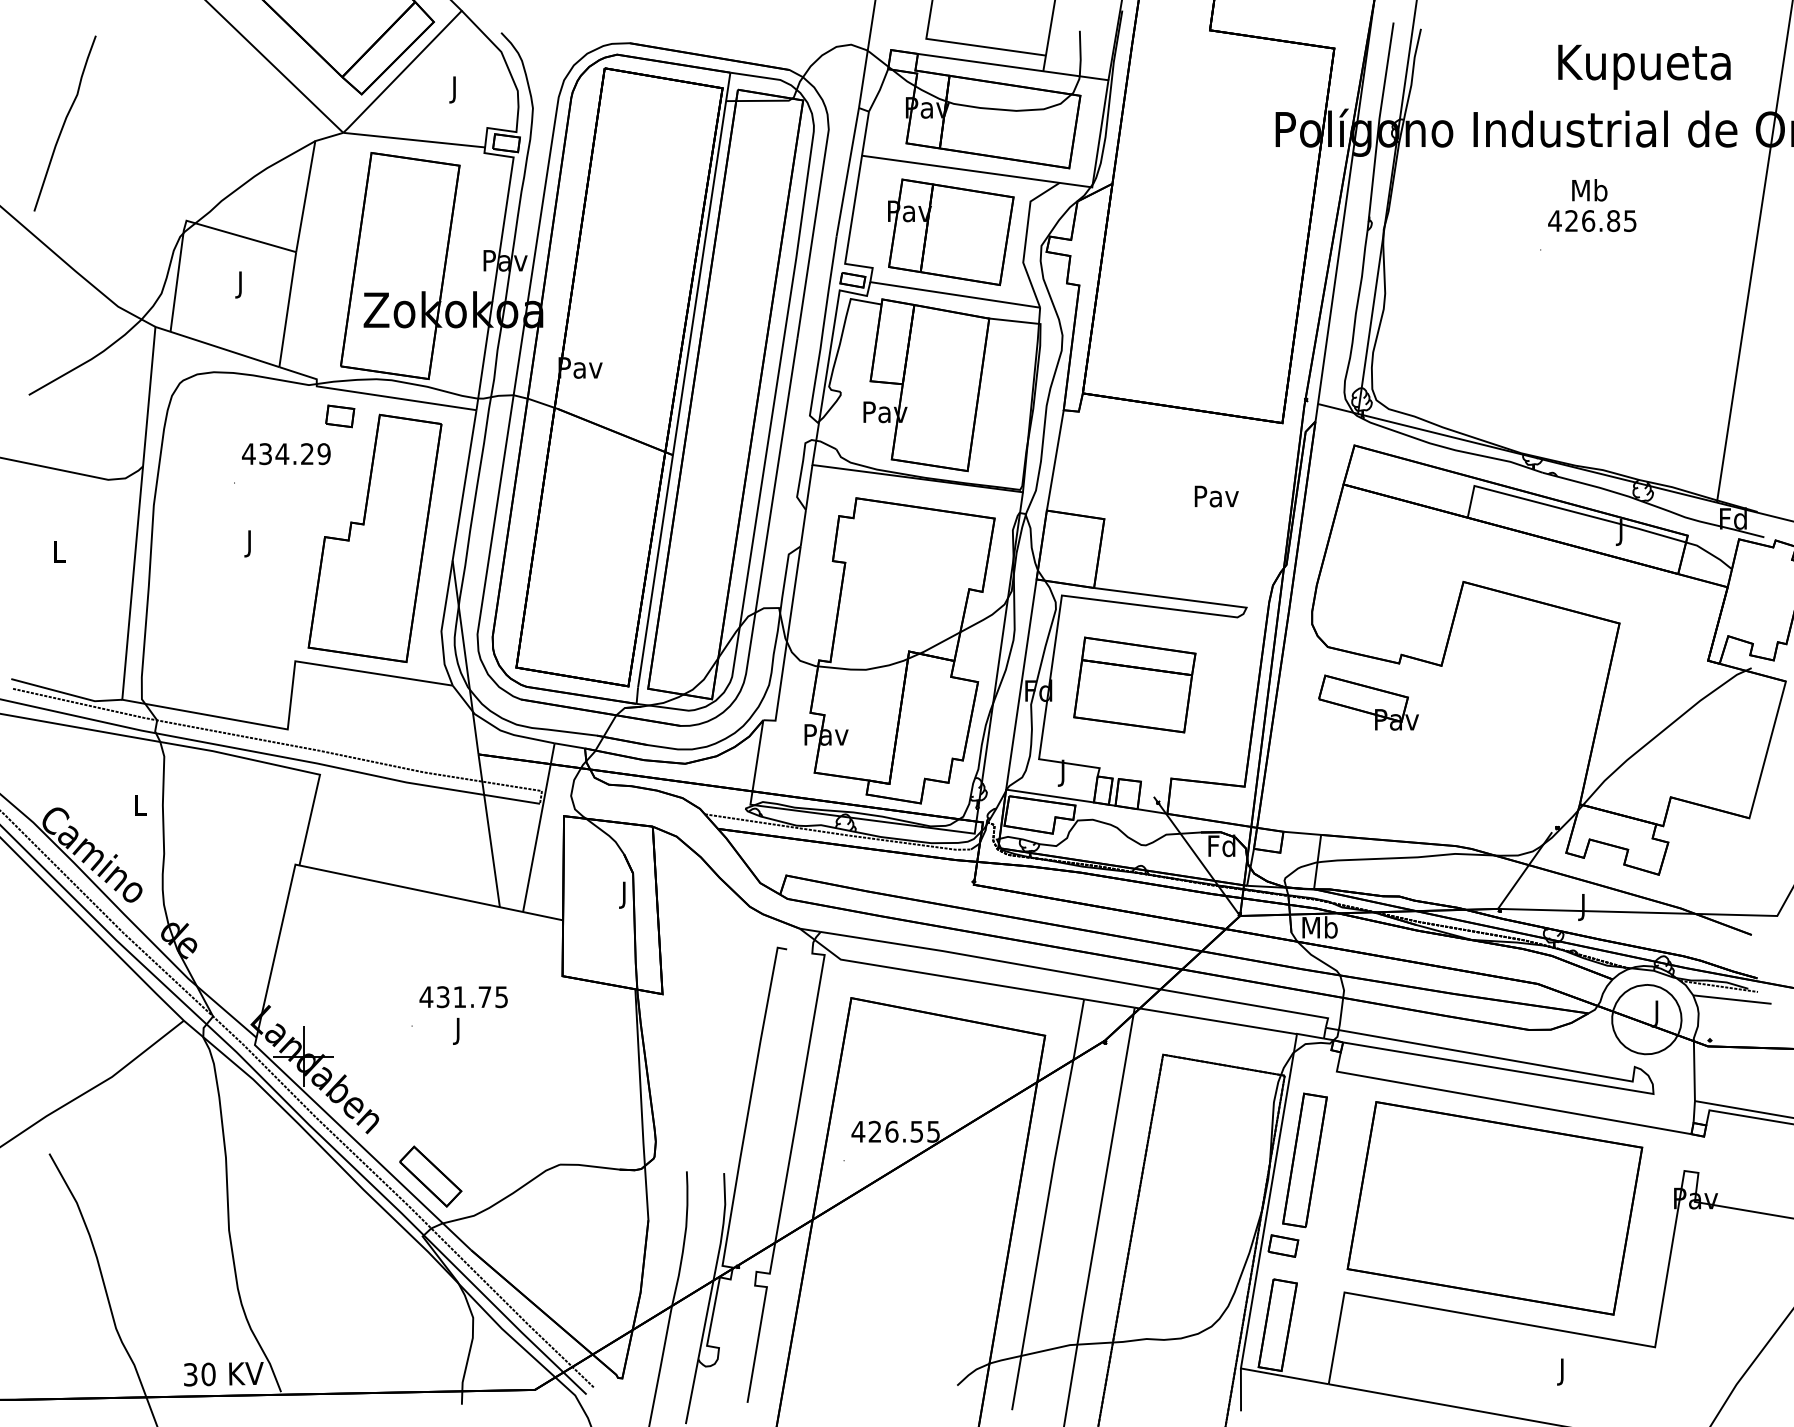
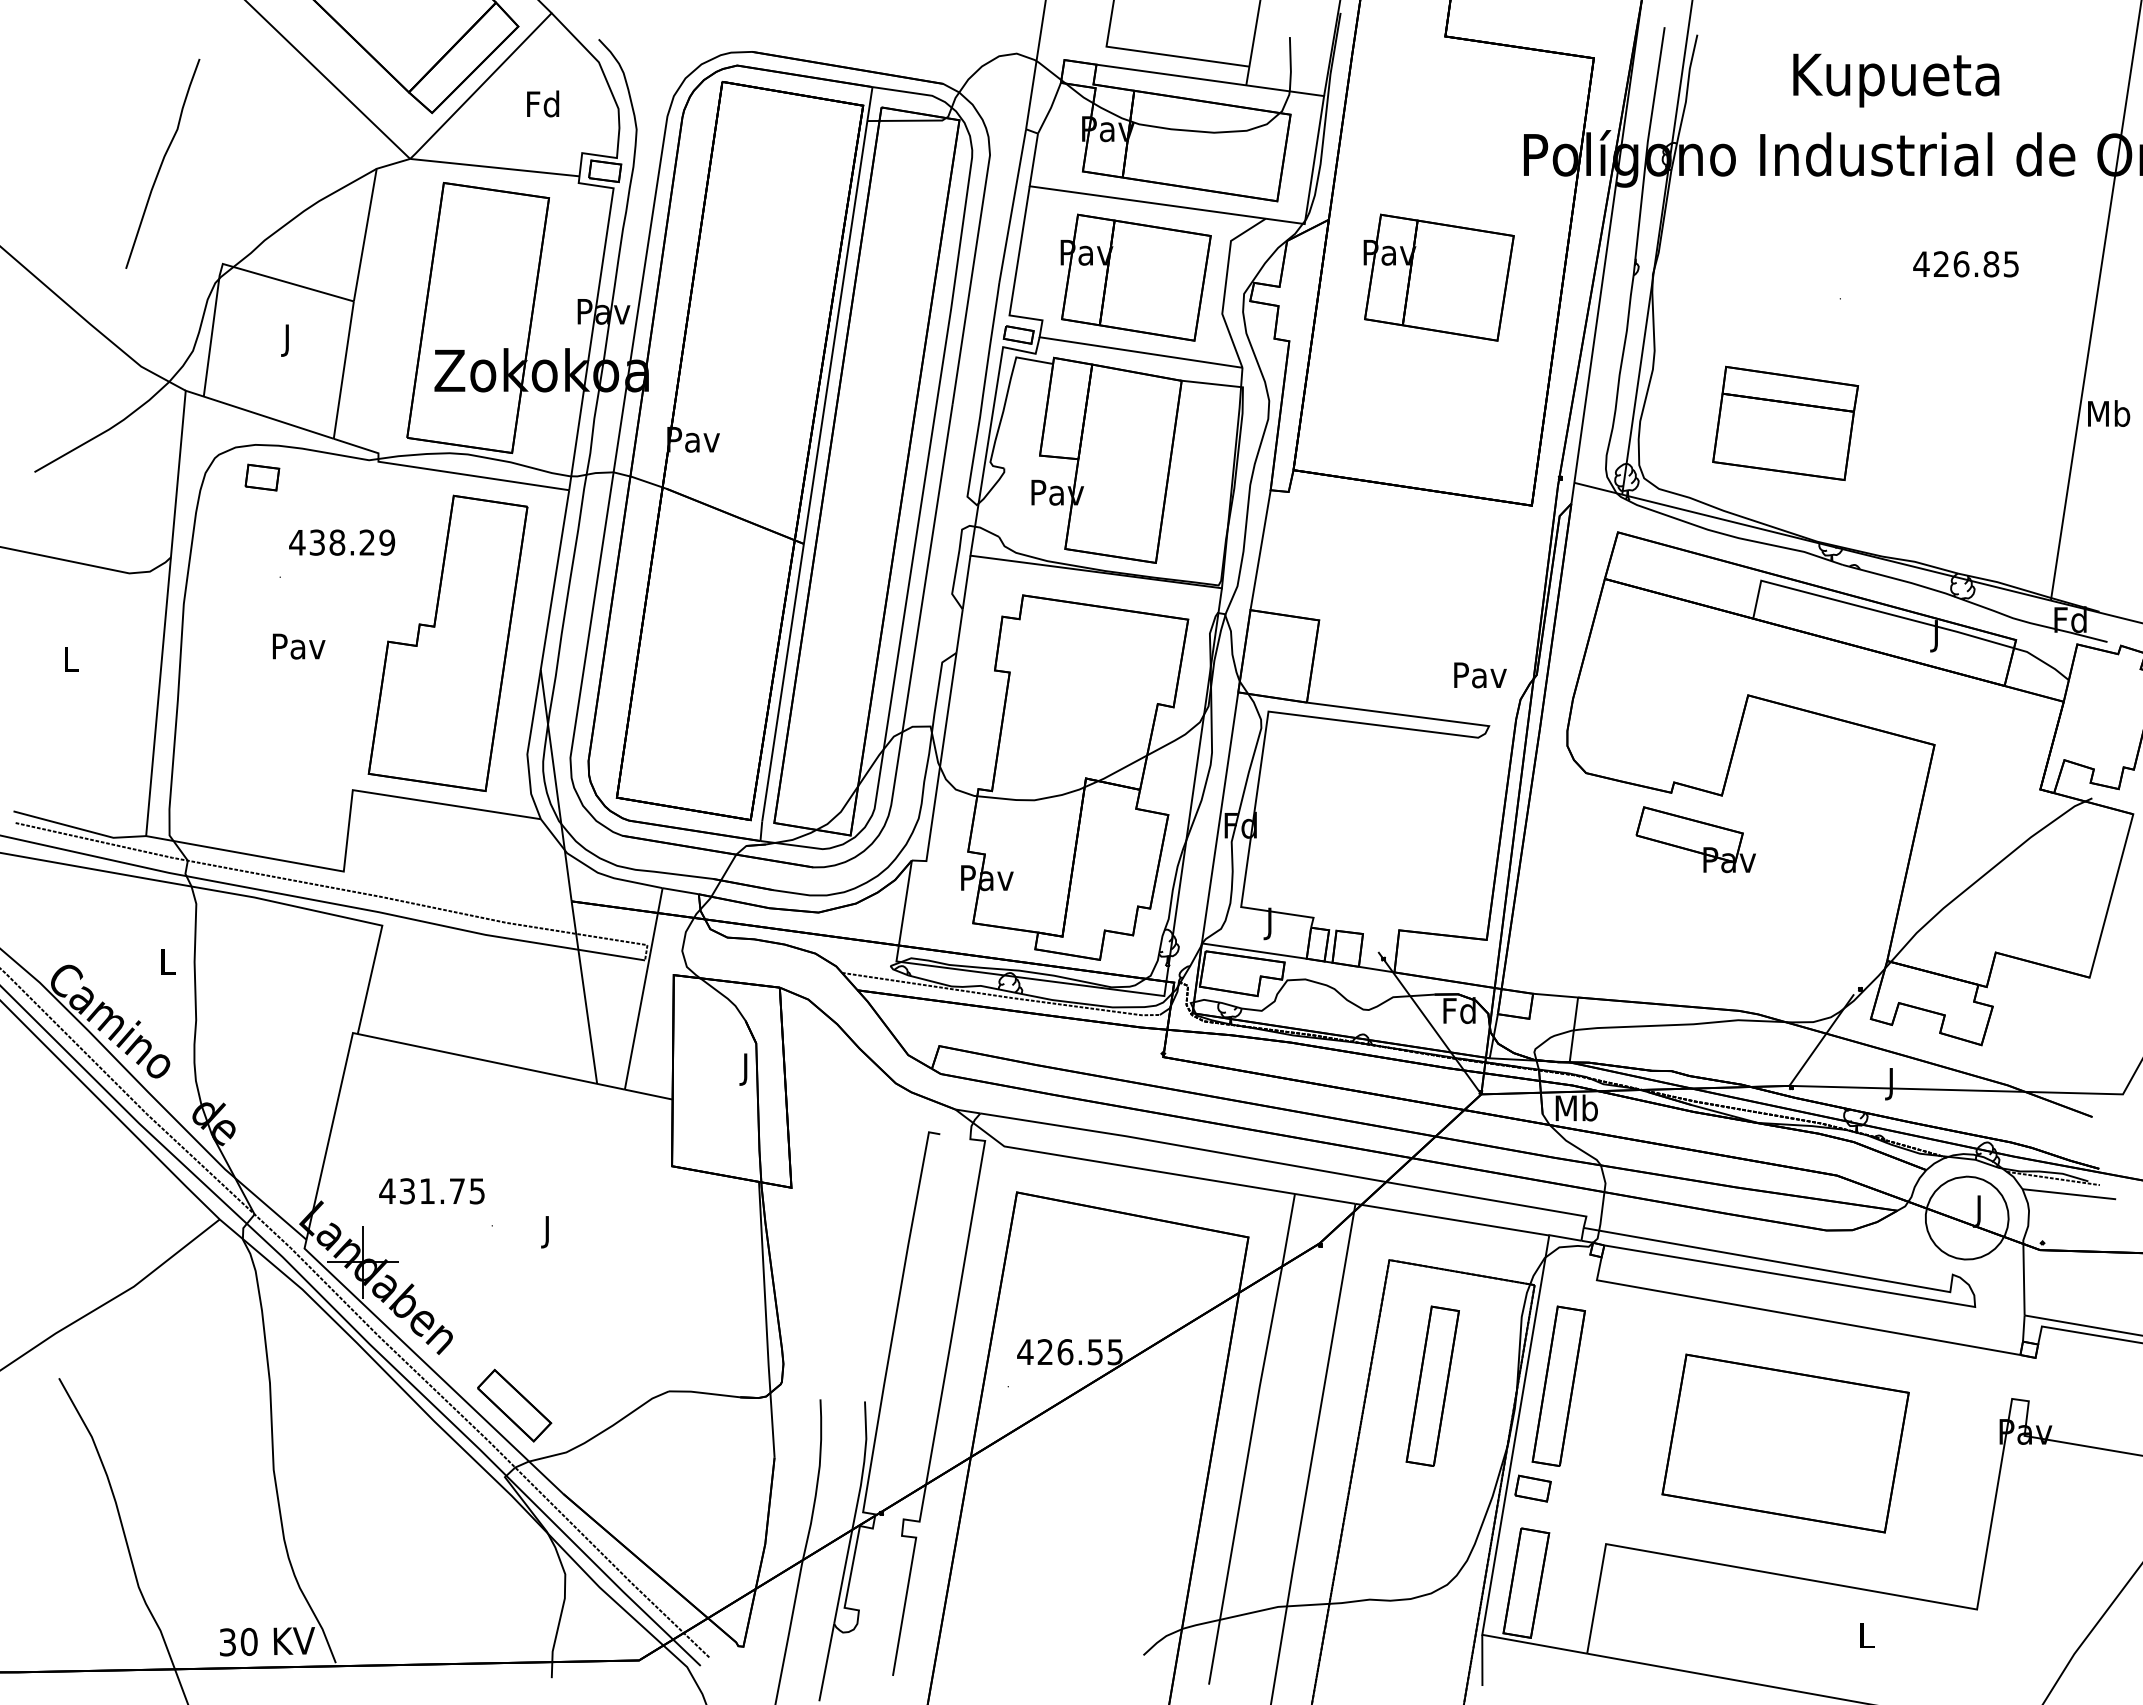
text: (1644, 67) -> (1896, 80), moved
text: (454, 88) -> (543, 106), J -> Fd
curve: (64, 123) -> (162, 163), moved
text: (1590, 190) -> (2109, 413), moved
text: (1591, 221) -> (1965, 264), moved
part: (1204, 232) -> (1438, 277), added
part: (340, 416) -> (262, 477), moved
text: (282, 453) -> (337, 542), 434.29 -> 438.29
text: (1216, 496) -> (1480, 675), moved
text: (249, 543) -> (298, 649), J -> Pav
part: (1134, 684) -> (1785, 422), moved
part: (1368, 702) -> (1695, 839), moved
text: (463, 997) -> (431, 1191), moved
part: (1199, 1159) -> (1432, 1385), added
part: (1494, 1208) -> (1785, 1443), size x0.7
text: (1563, 1372) -> (1867, 1639), J -> L

